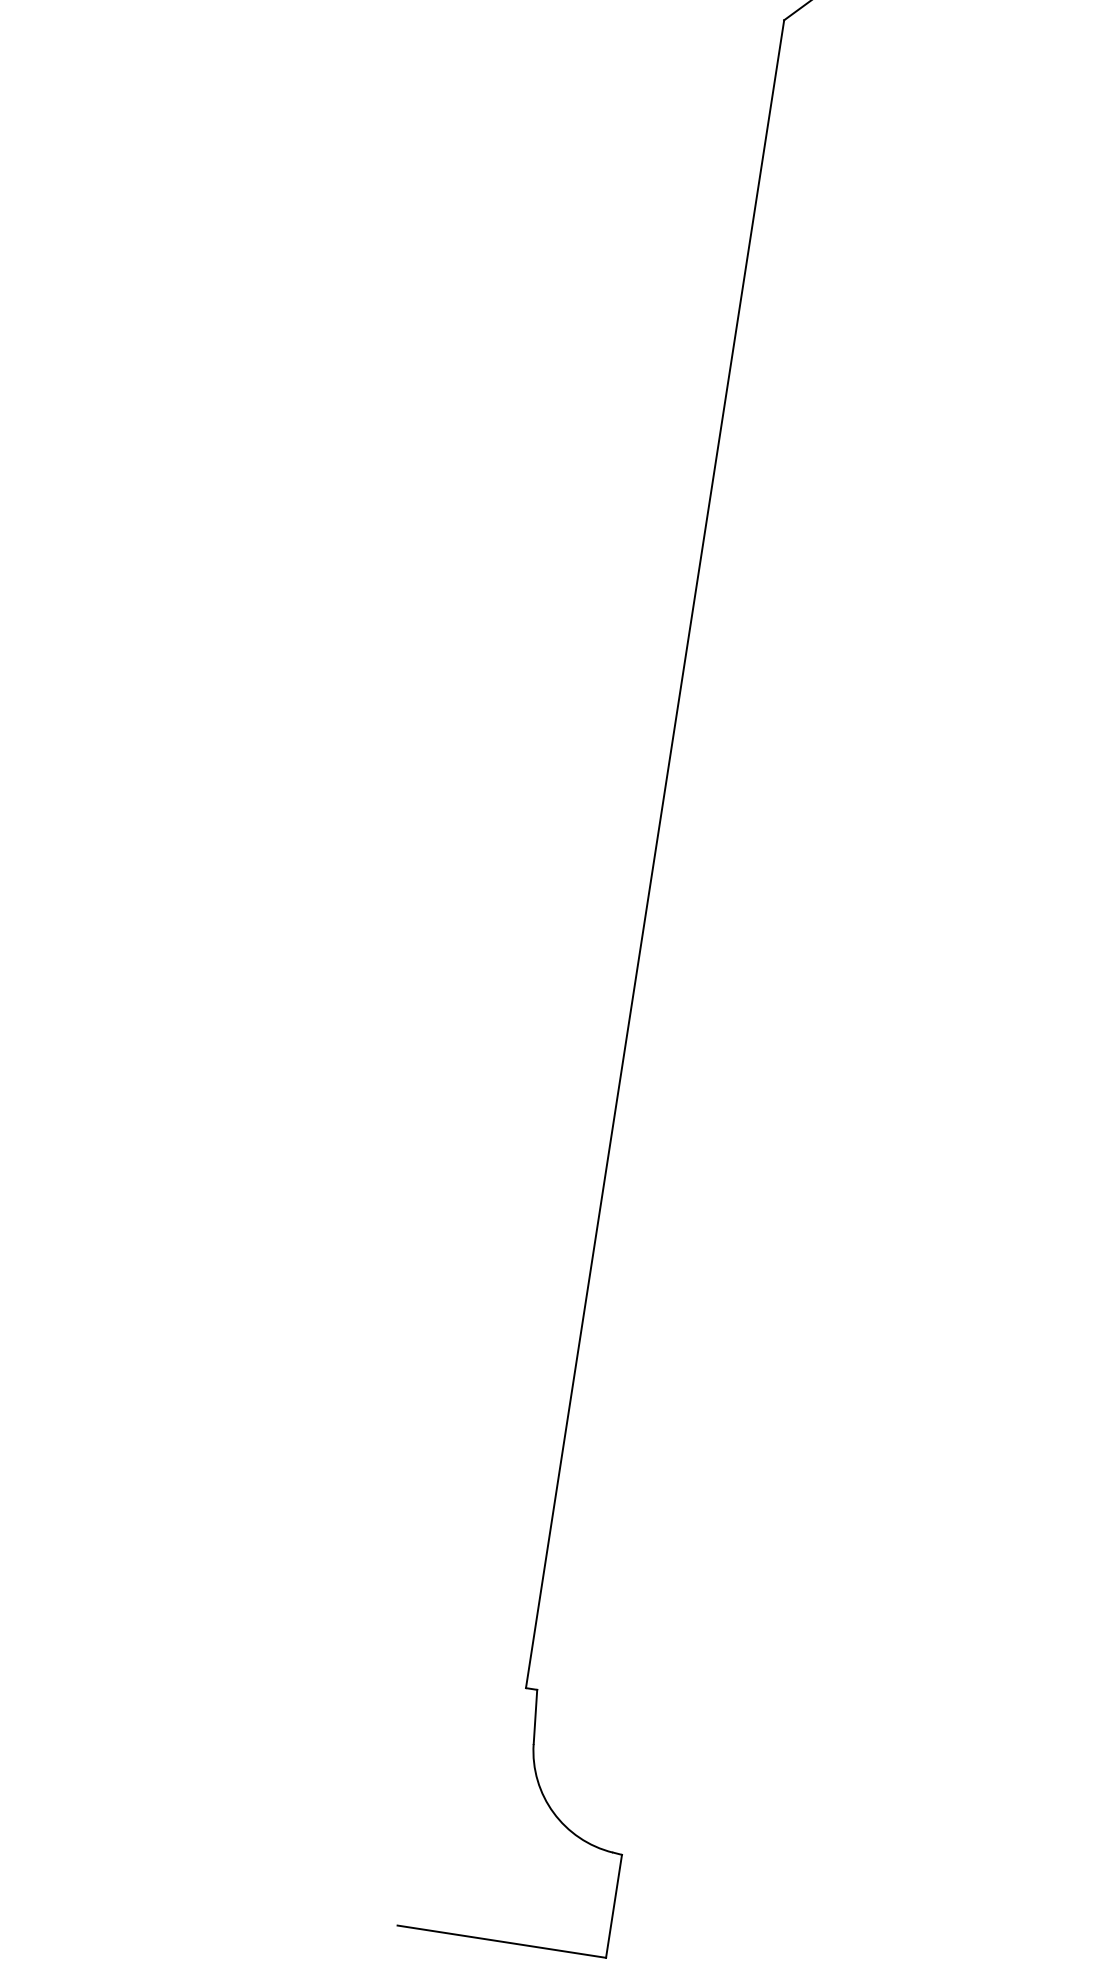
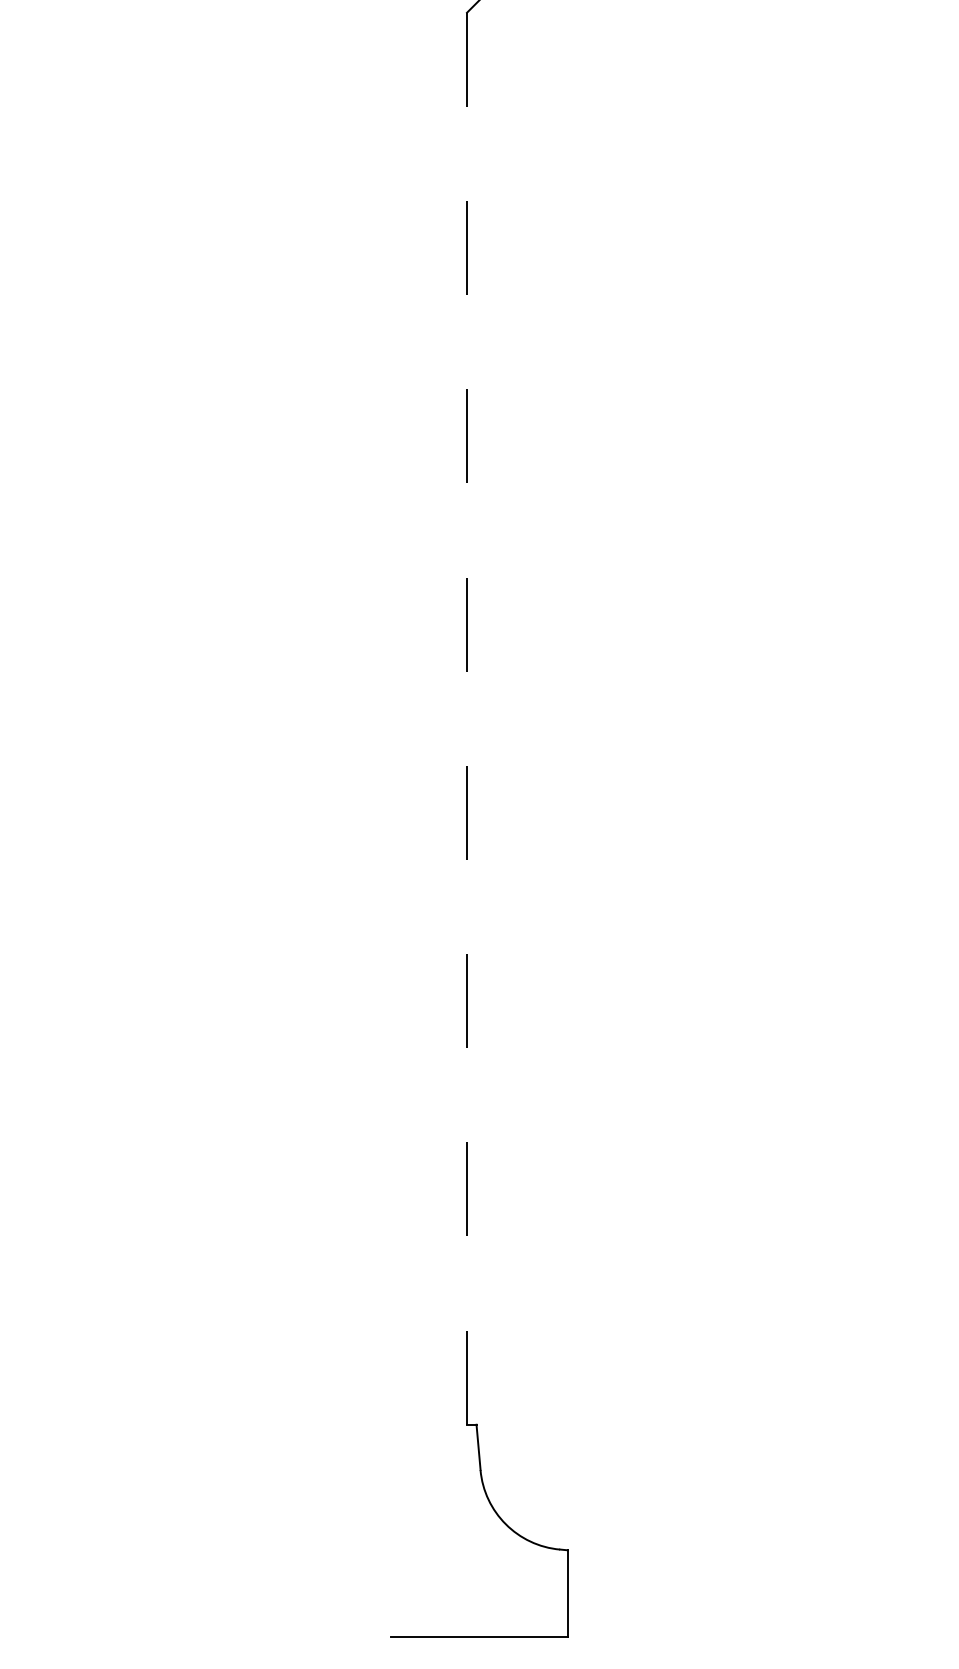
line: (655, 853) -> (467, 718), solid -> dashed

